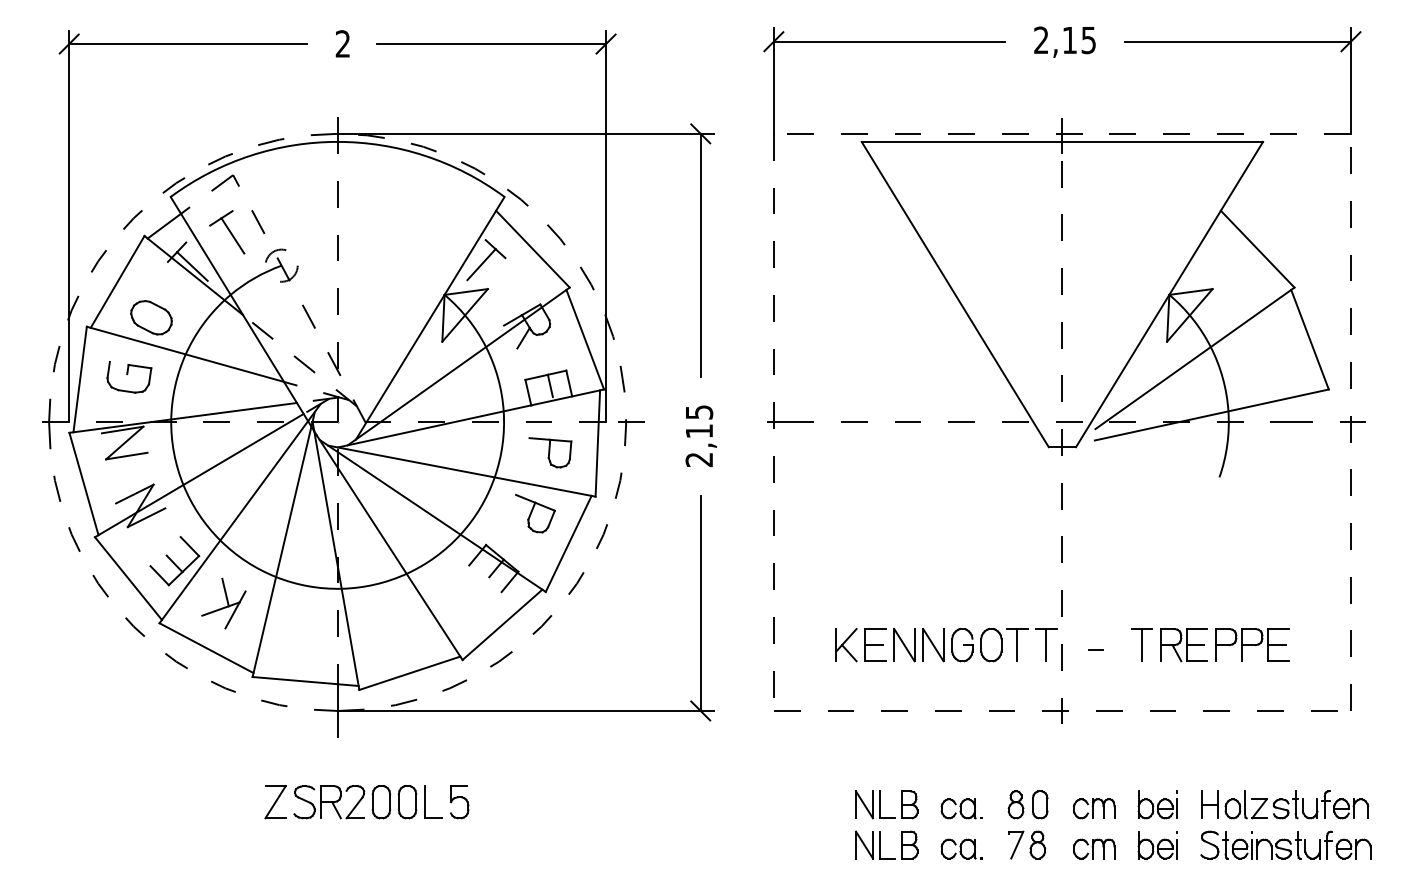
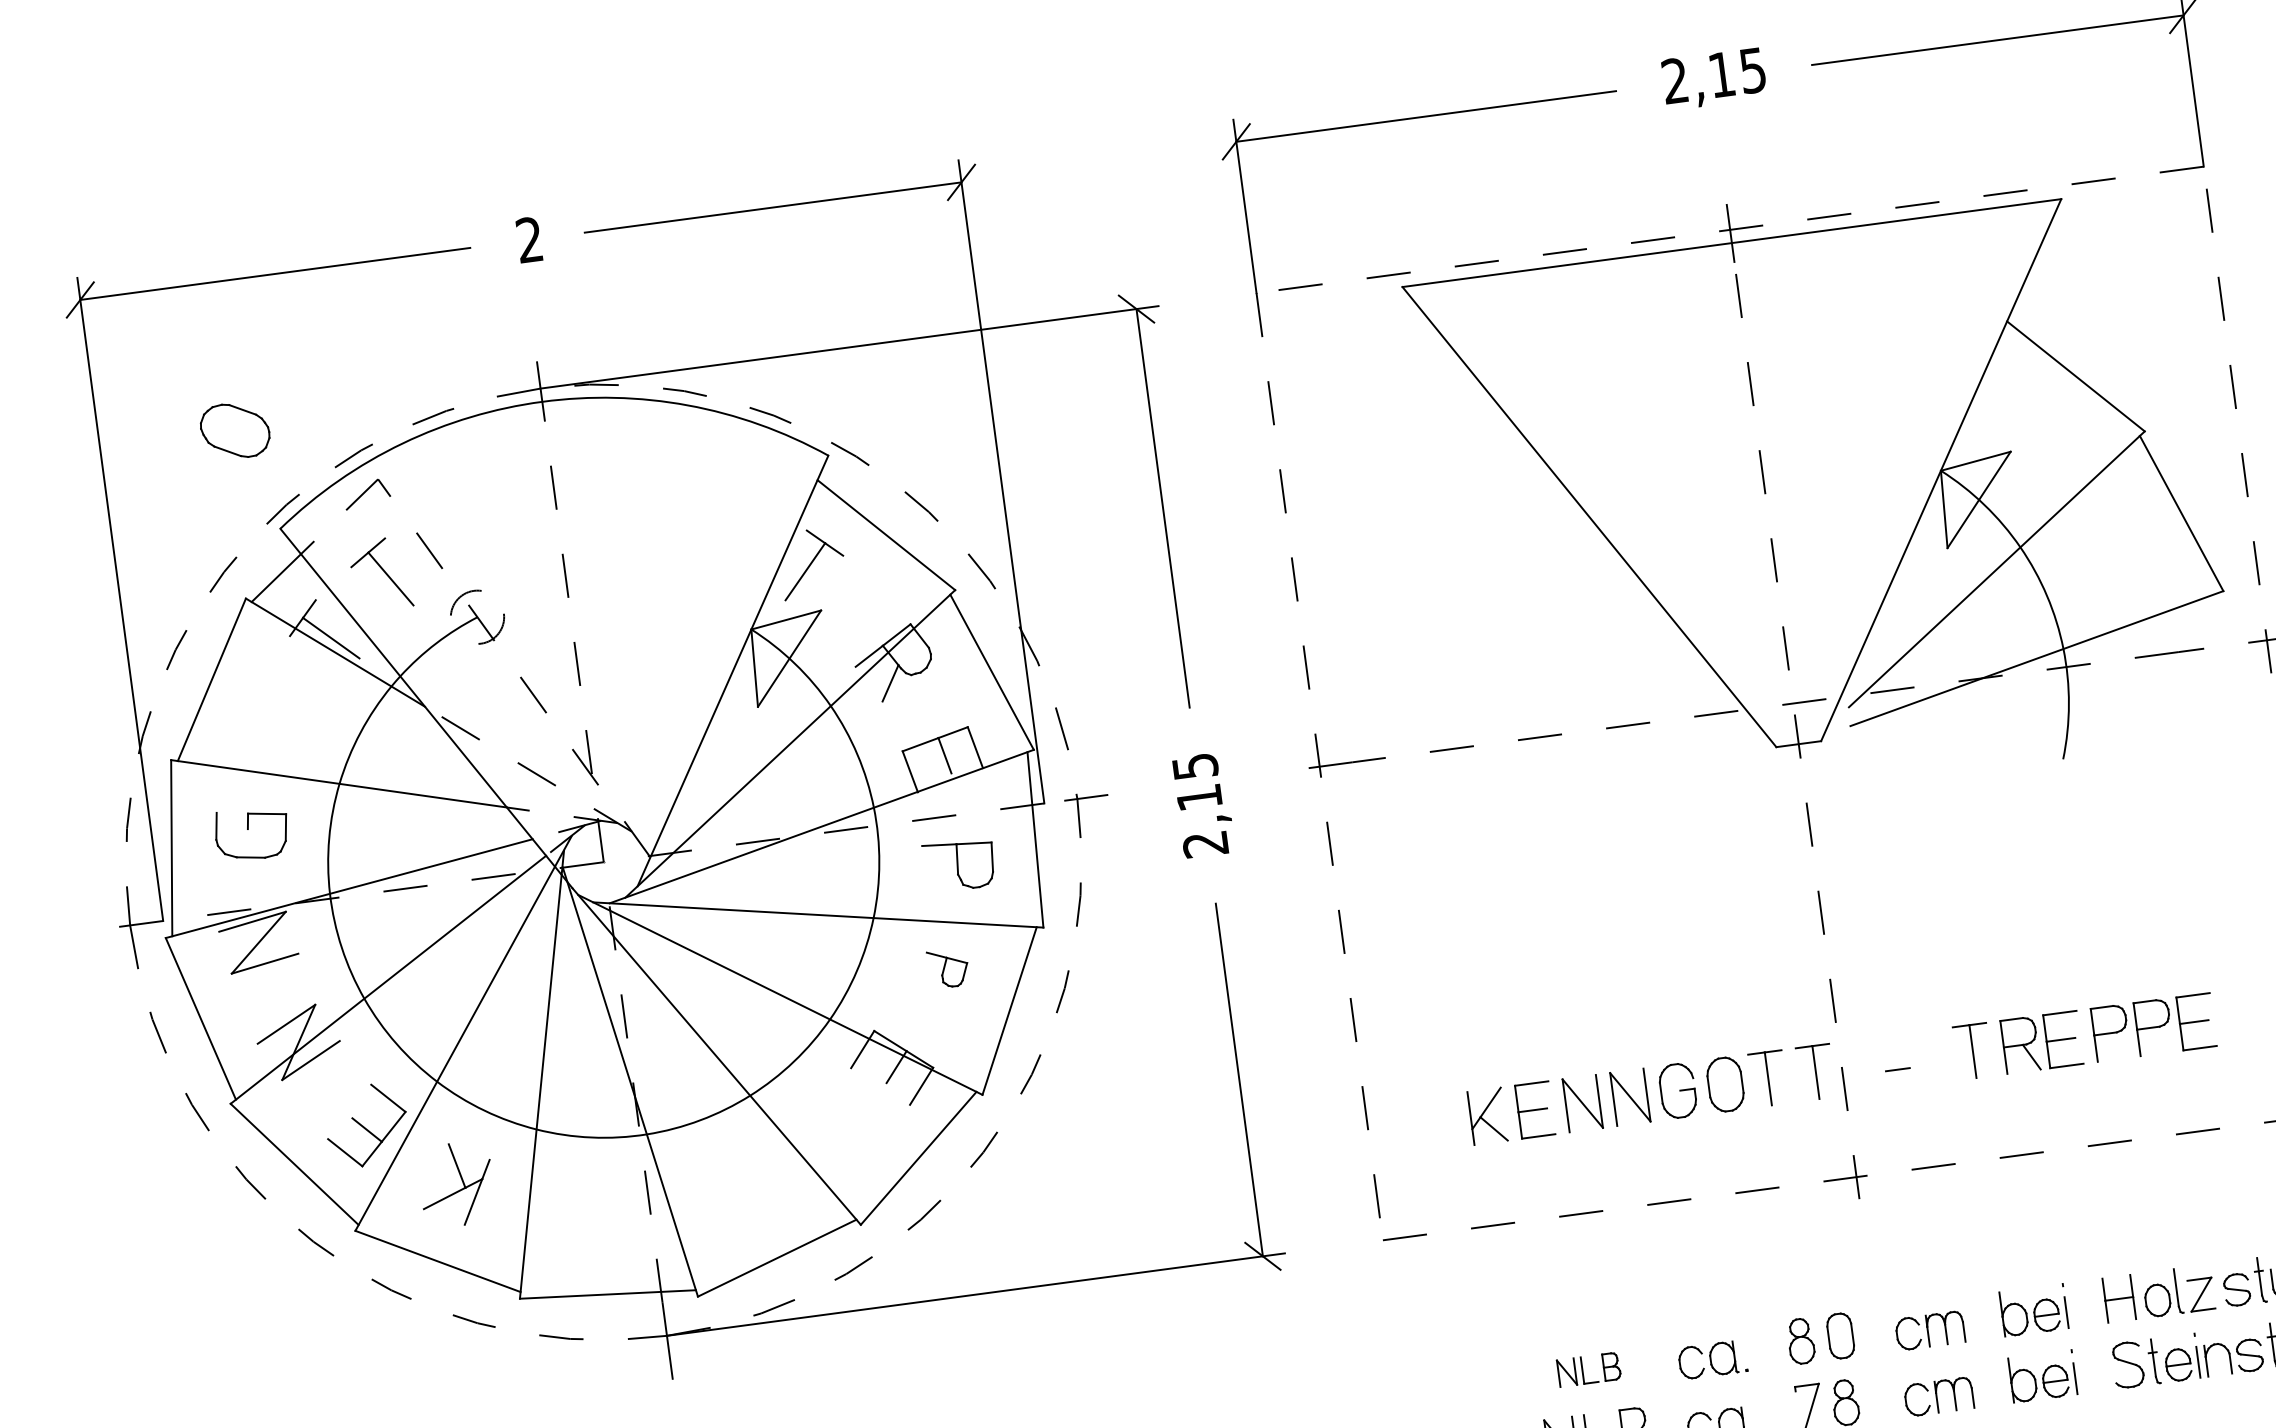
part: (151, 317) -> (235, 430), moved
part: (535, 513) -> (948, 968), size x0.6
part: (886, 804) -> (1588, 1369), size x0.6

